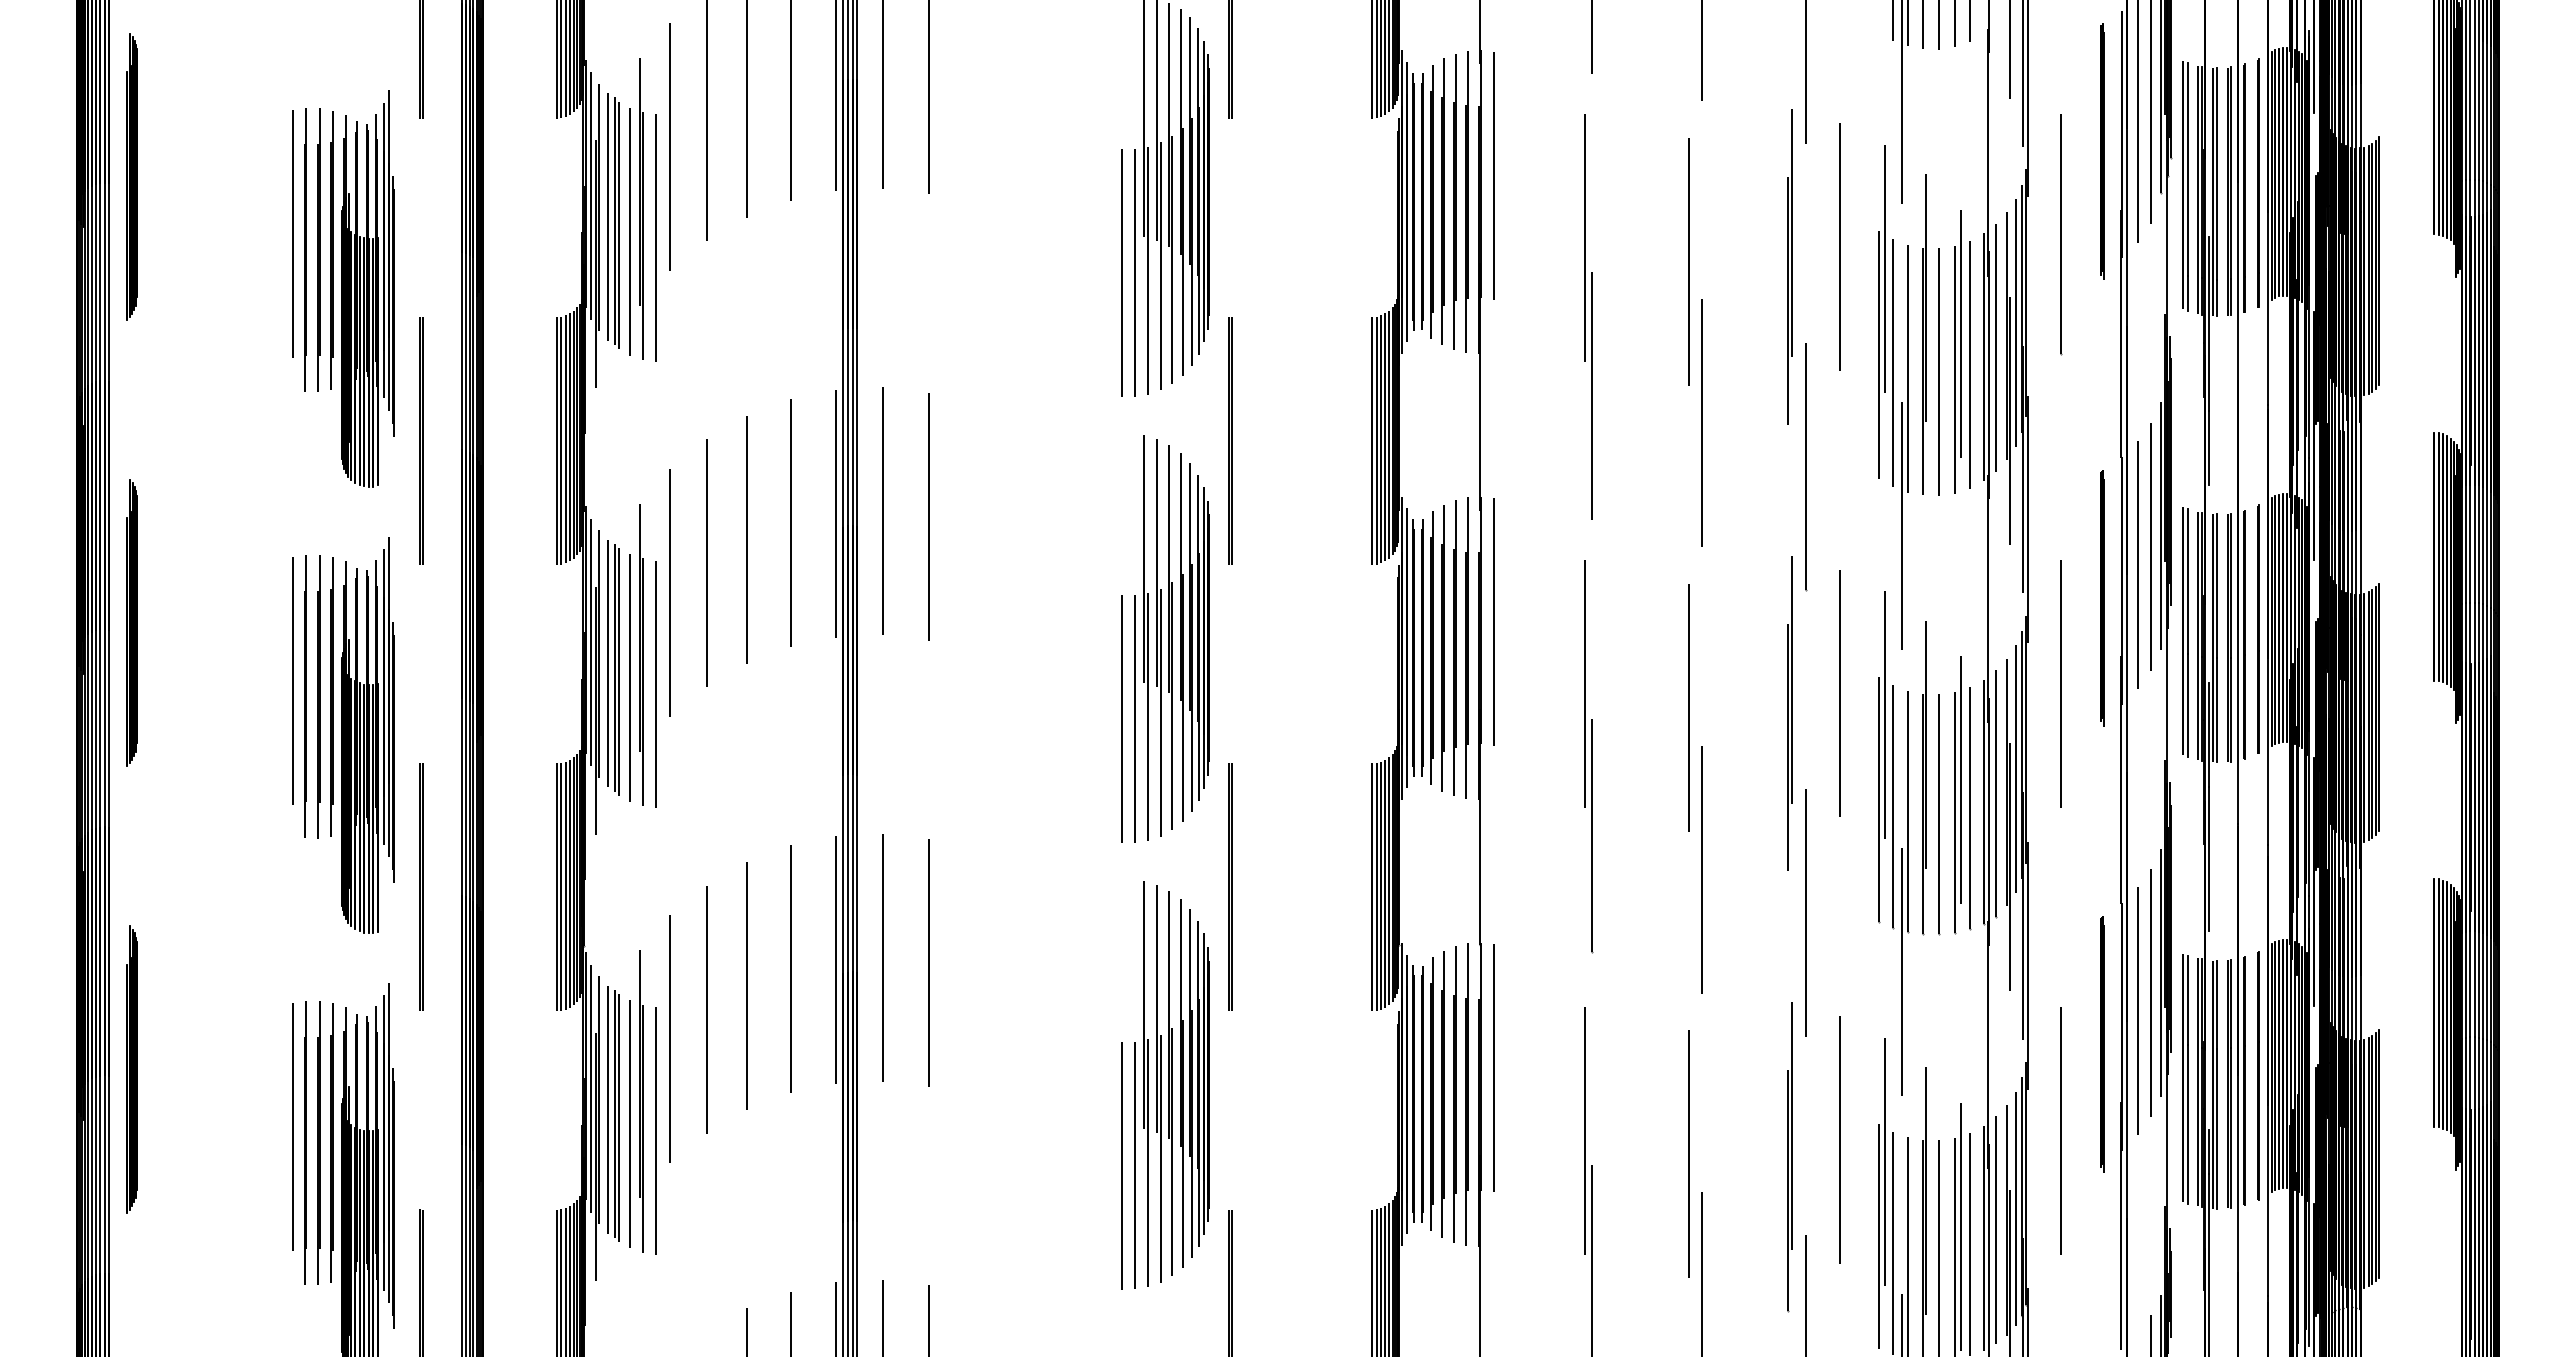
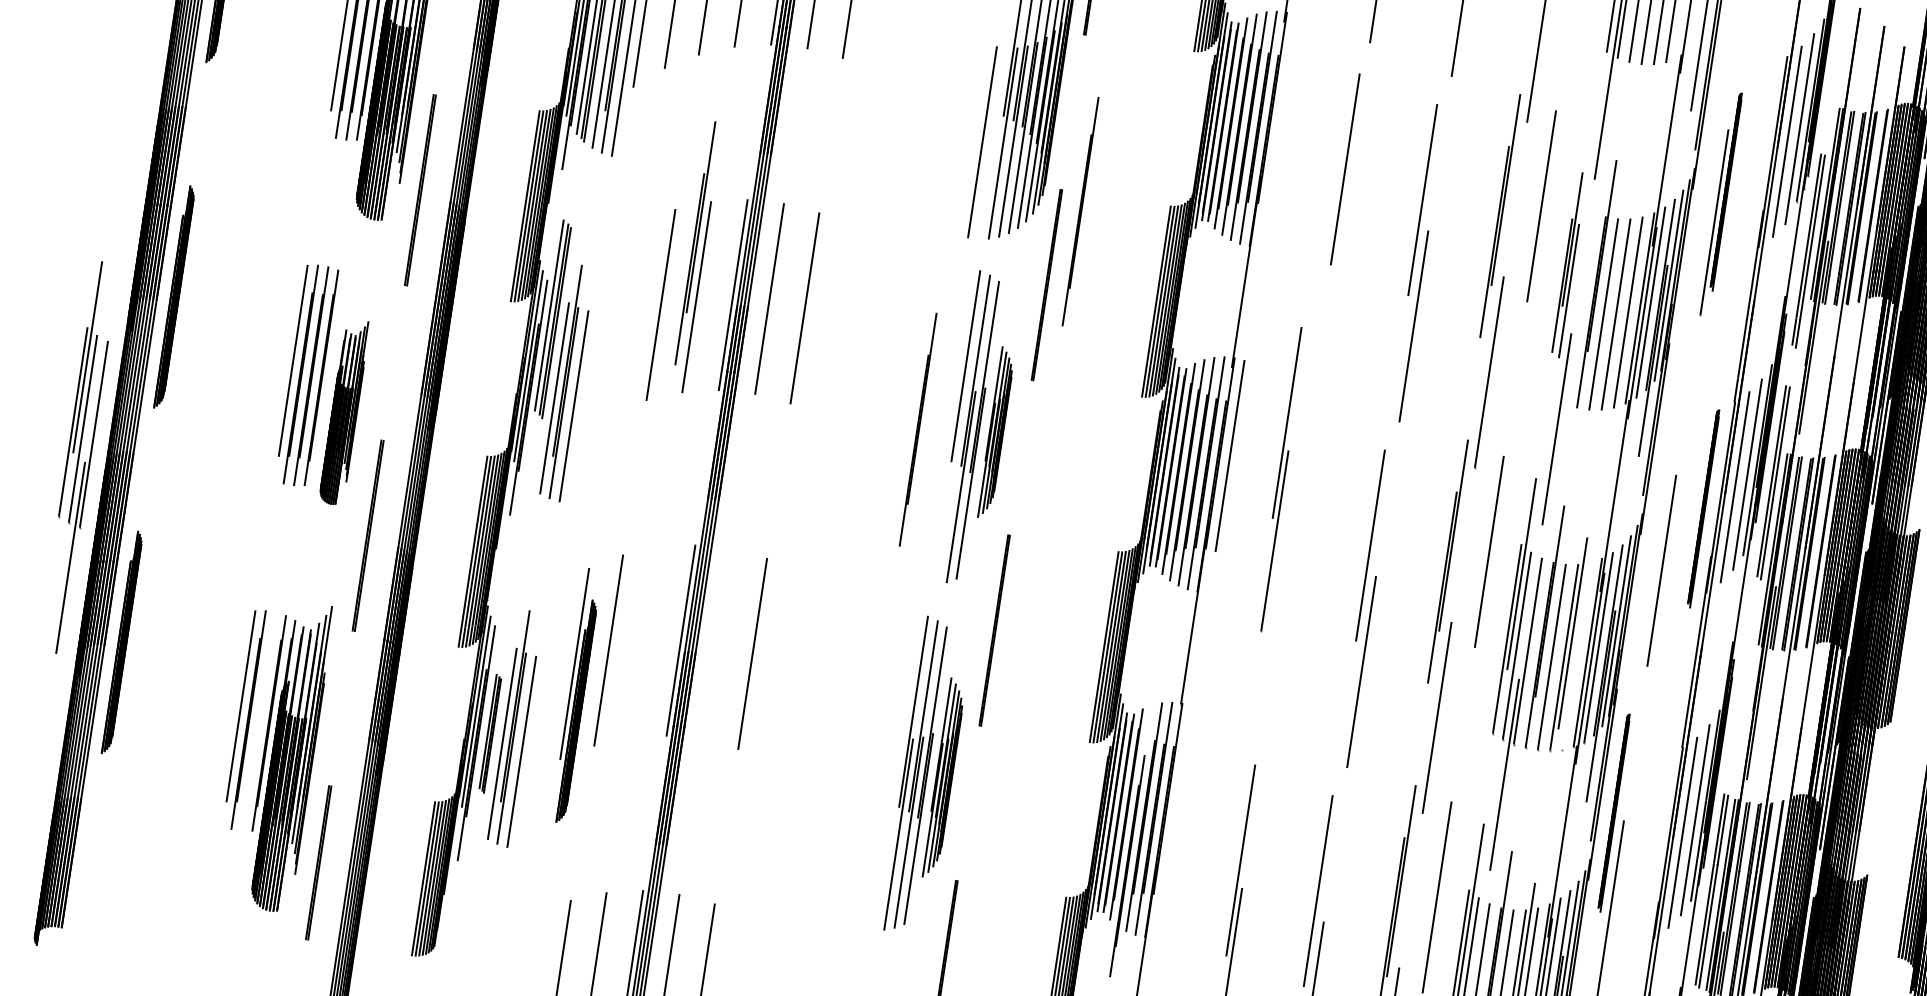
line: (2102, 151) -> (1726, 191), moved
line: (1493, 175) -> (1281, 110), removed
part: (2185, 186) -> (1808, 250), moved
line: (1135, 272) -> (993, 143), removed
part: (1885, 315) -> (1568, 264), size x0.7
line: (1960, 334) -> (1624, 288), removed
line: (1258, 341) -> (1080, 211), added
line: (1907, 368) -> (1579, 308), removed
line: (1592, 396) -> (1332, 292), removed
part: (778, 454) -> (695, 242), added
line: (706, 562) -> (627, 317), removed
line: (669, 592) -> (594, 336), removed
part: (2185, 632) -> (1773, 482), moved
part: (1194, 637) -> (996, 432), size x0.6
line: (1094, 647) -> (917, 429), added
part: (613, 667) -> (553, 319), moved
line: (1148, 716) -> (951, 488), removed
line: (1134, 718) -> (940, 488), removed
line: (1121, 719) -> (929, 487), removed
part: (367, 735) -> (344, 412), size x0.6
part: (1588, 756) -> (1281, 479), moved
line: (1969, 807) -> (1576, 655), removed
part: (41, 843) -> (79, 457), added
line: (882, 957) -> (717, 644), removed
line: (790, 969) -> (644, 642), removed
line: (670, 1039) -> (543, 682), removed
line: (2102, 1044) -> (1614, 813), moved
line: (1494, 1068) -> (1177, 801), removed
part: (718, 1069) -> (576, 711), added
part: (1194, 1083) -> (943, 778), size x0.7
line: (1442, 1094) -> (1127, 866), moved
part: (613, 1113) -> (490, 733), size x0.6
line: (318, 1142) -> (258, 721), removed
line: (1121, 1165) -> (877, 833), removed
line: (1134, 1165) -> (887, 834), removed

